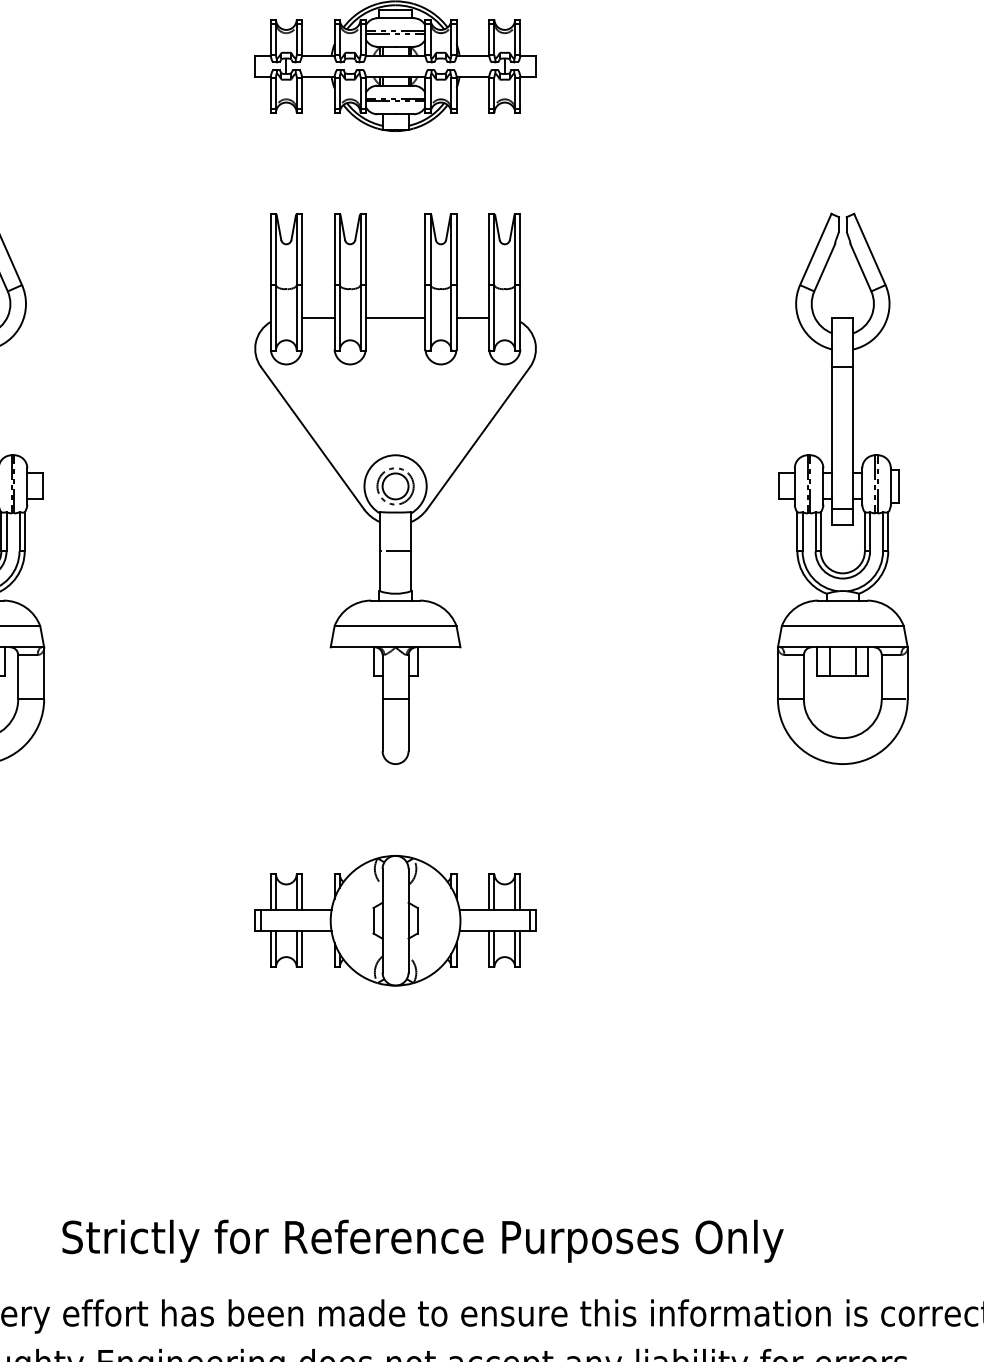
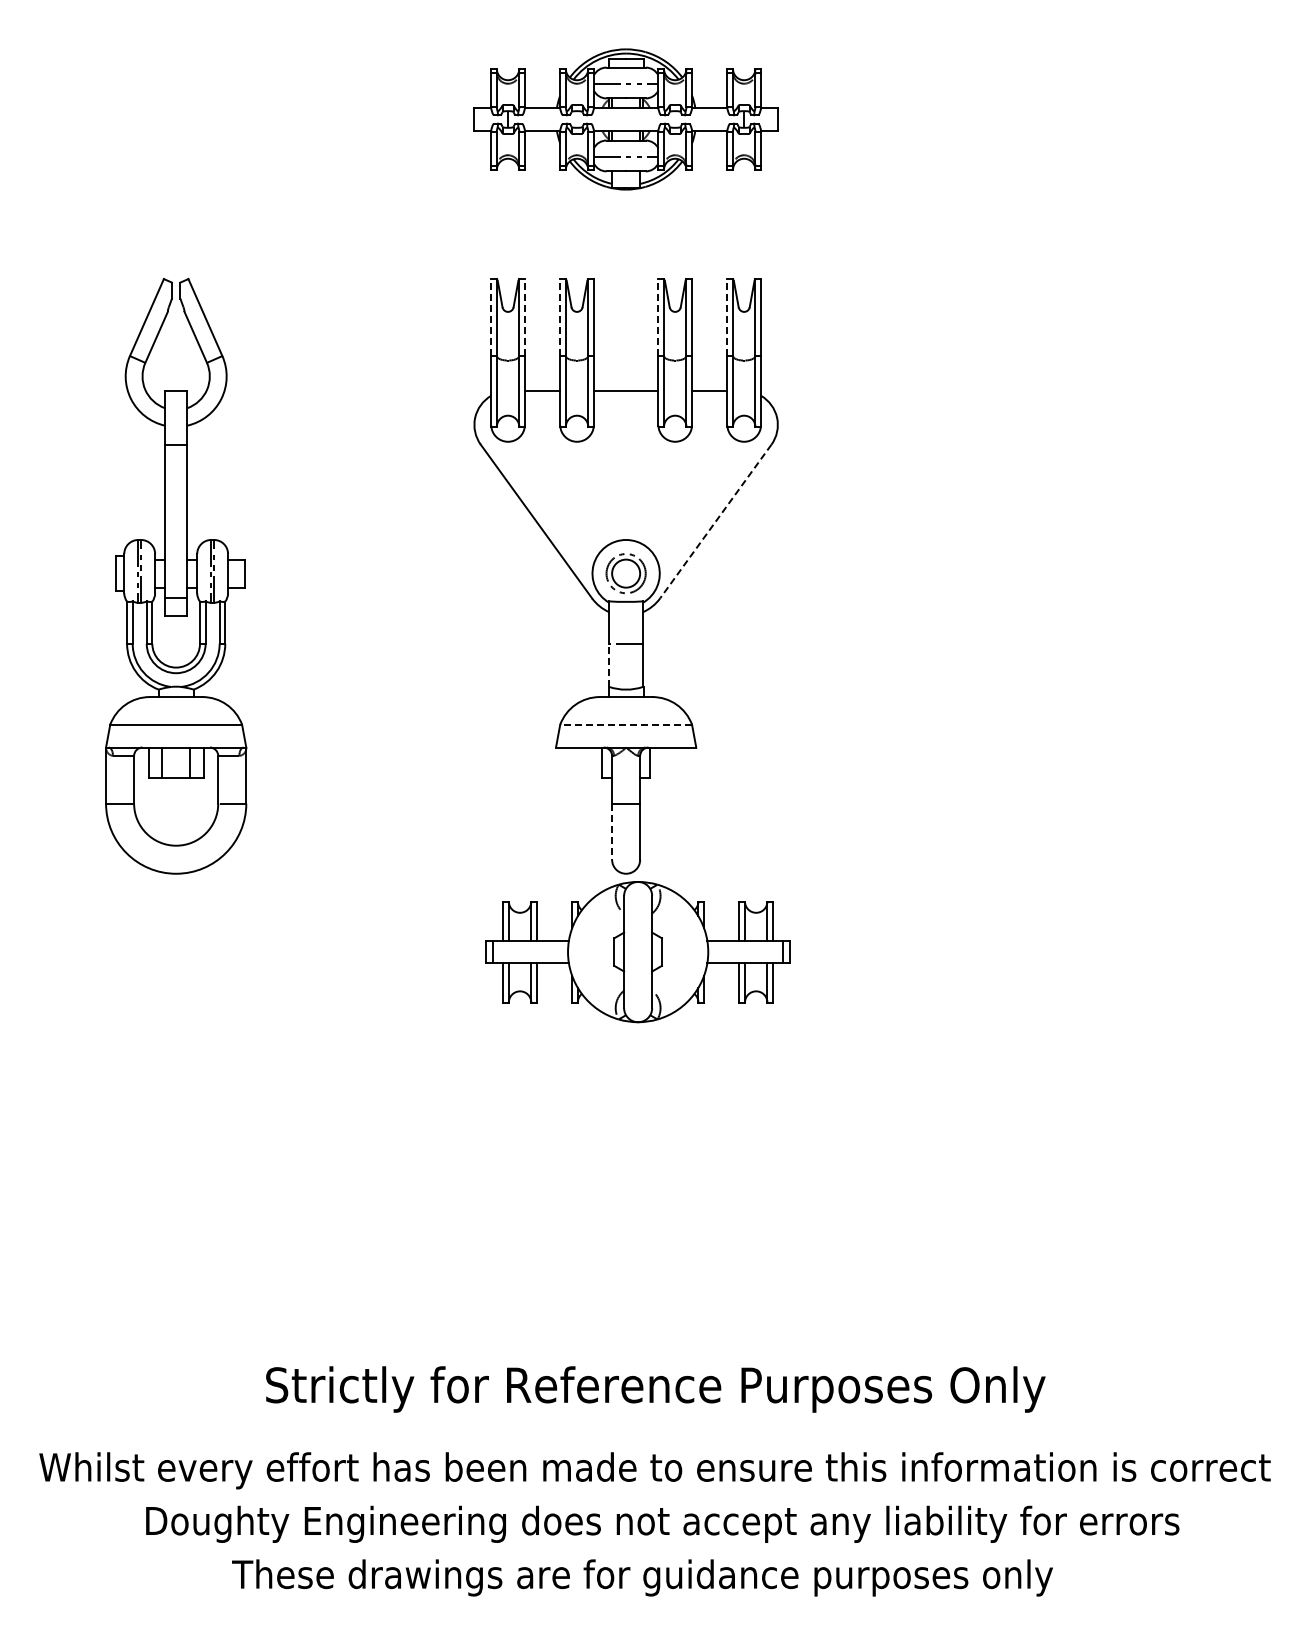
line: (395, 31) -> (625, 81), removed
line: (395, 98) -> (625, 154), removed
line: (271, 249) -> (491, 317), solid -> dashed
line: (301, 249) -> (524, 317), solid -> dashed
line: (334, 249) -> (560, 317), solid -> dashed
line: (425, 249) -> (658, 317), solid -> dashed
line: (489, 249) -> (727, 317), solid -> dashed
line: (478, 438) -> (715, 521), solid -> dashed
part: (842, 489) -> (1109, 576), removed
line: (380, 571) -> (609, 665), solid -> dashed
line: (395, 626) -> (626, 724), solid -> dashed
line: (382, 725) -> (612, 832), solid -> dashed
part: (395, 921) -> (637, 952), moved

